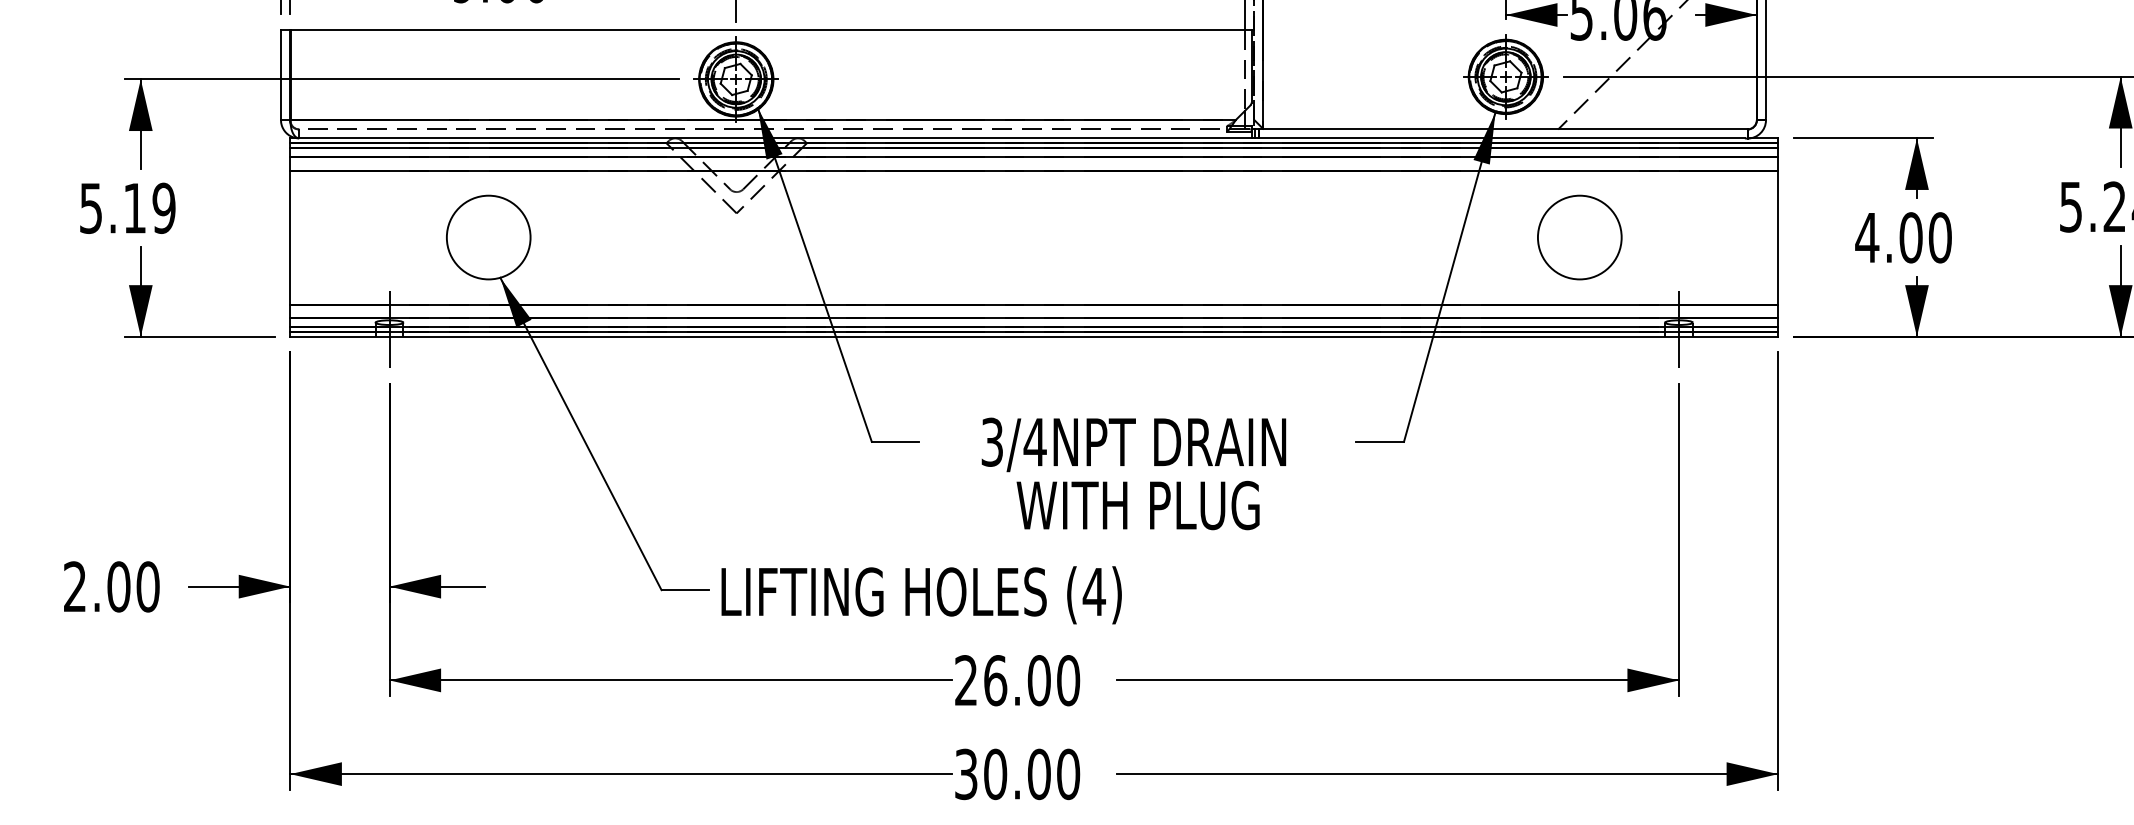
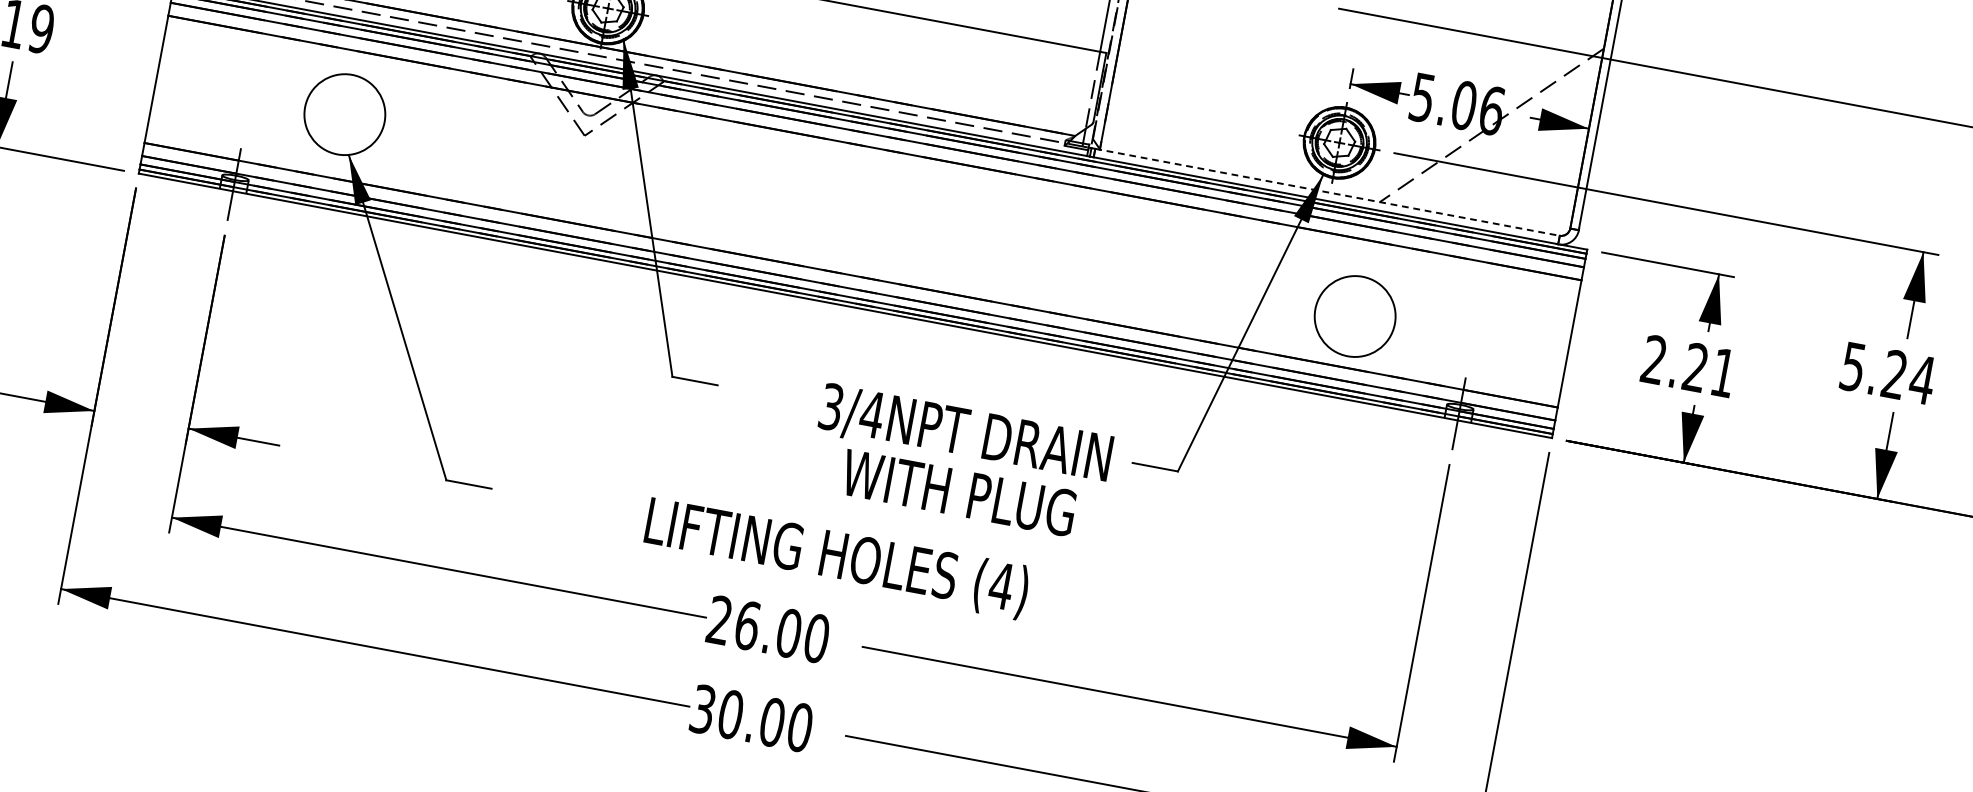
line: (1503, 129) -> (1327, 192), solid -> dashed
circle: (1579, 237) -> (1354, 316), moved
text: (1903, 237) -> (1688, 366), 4.00 -> 2.21
text: (1133, 473) -> (960, 461), moved
text: (921, 595) -> (836, 558), moved

